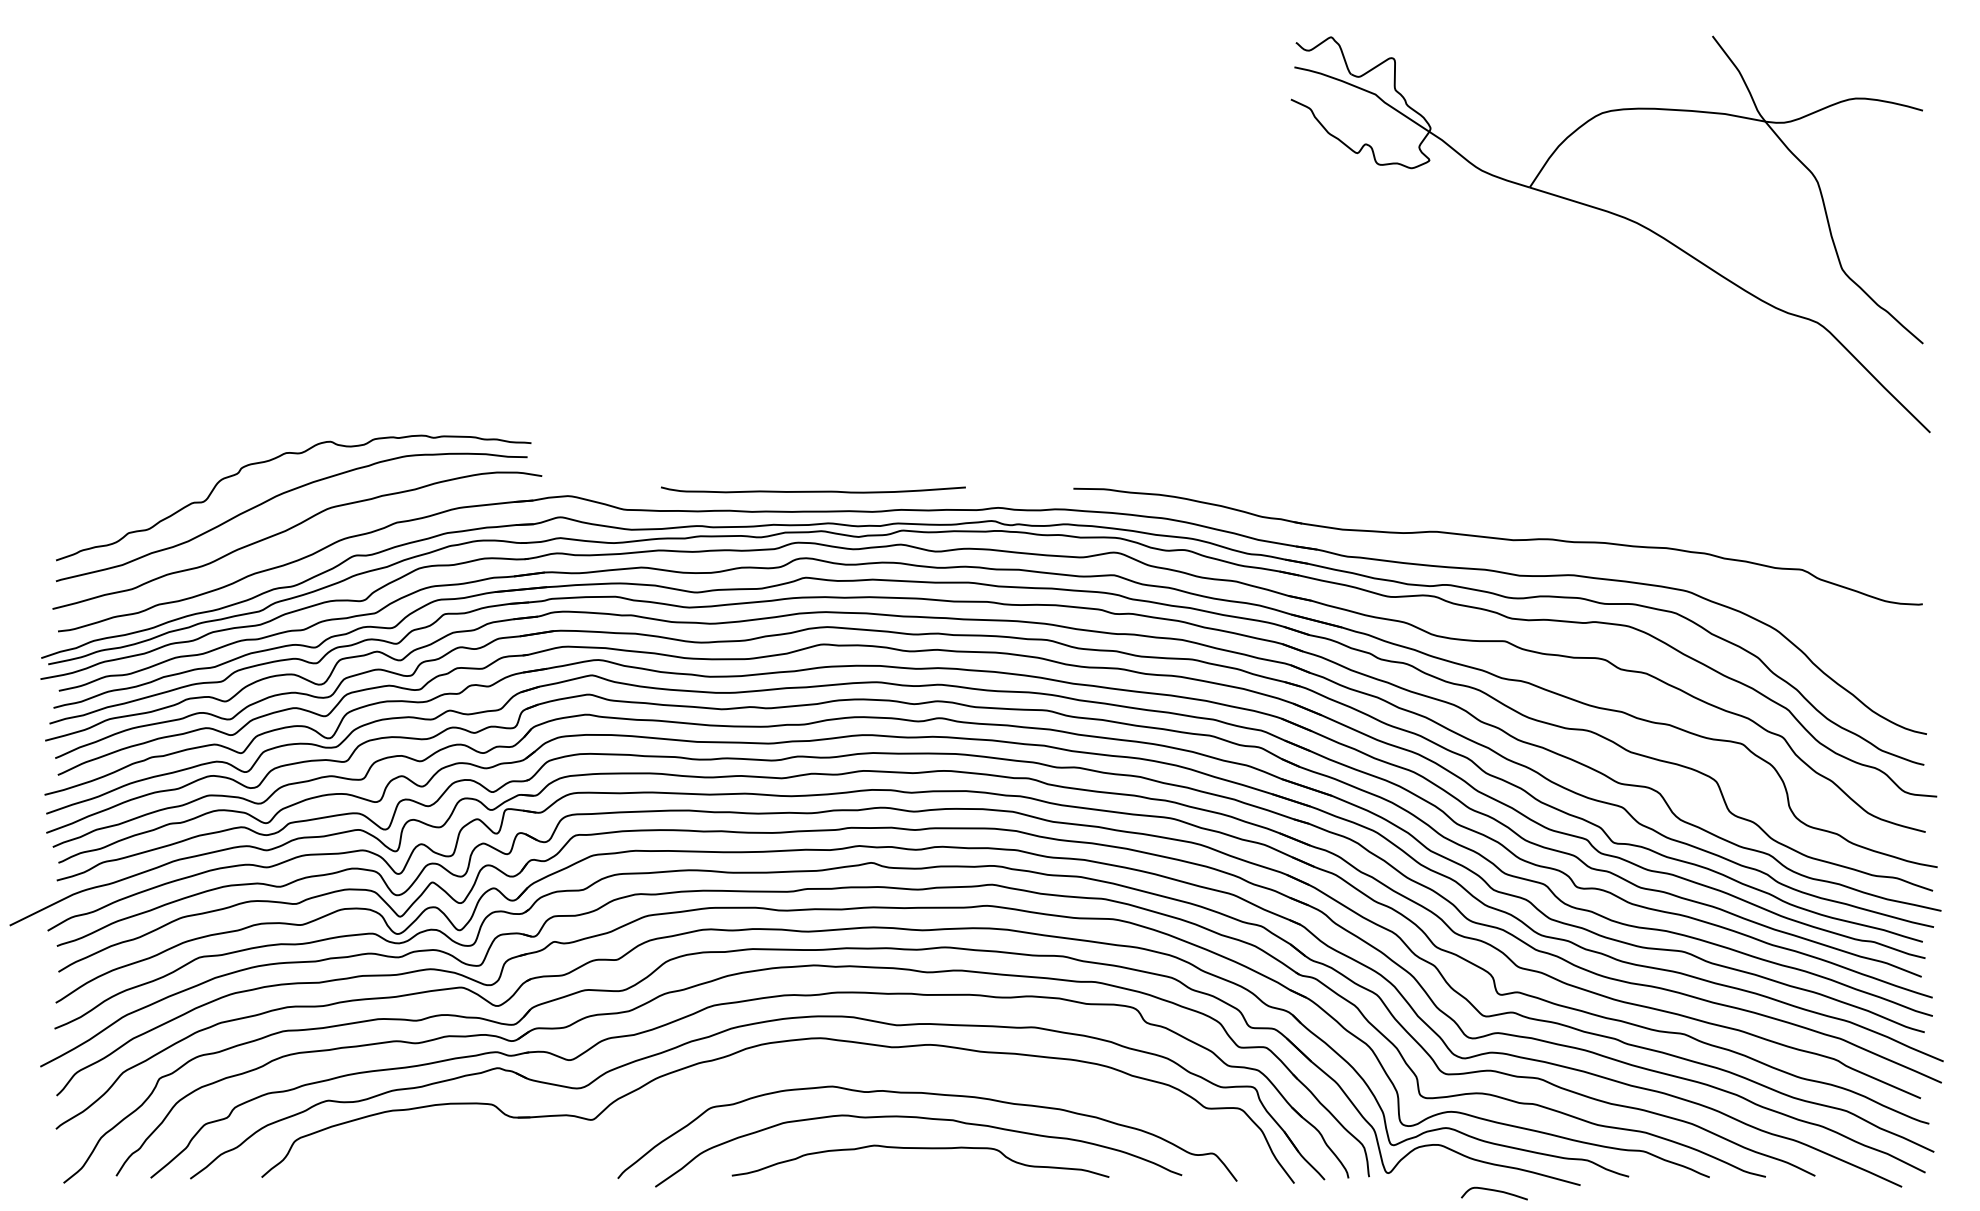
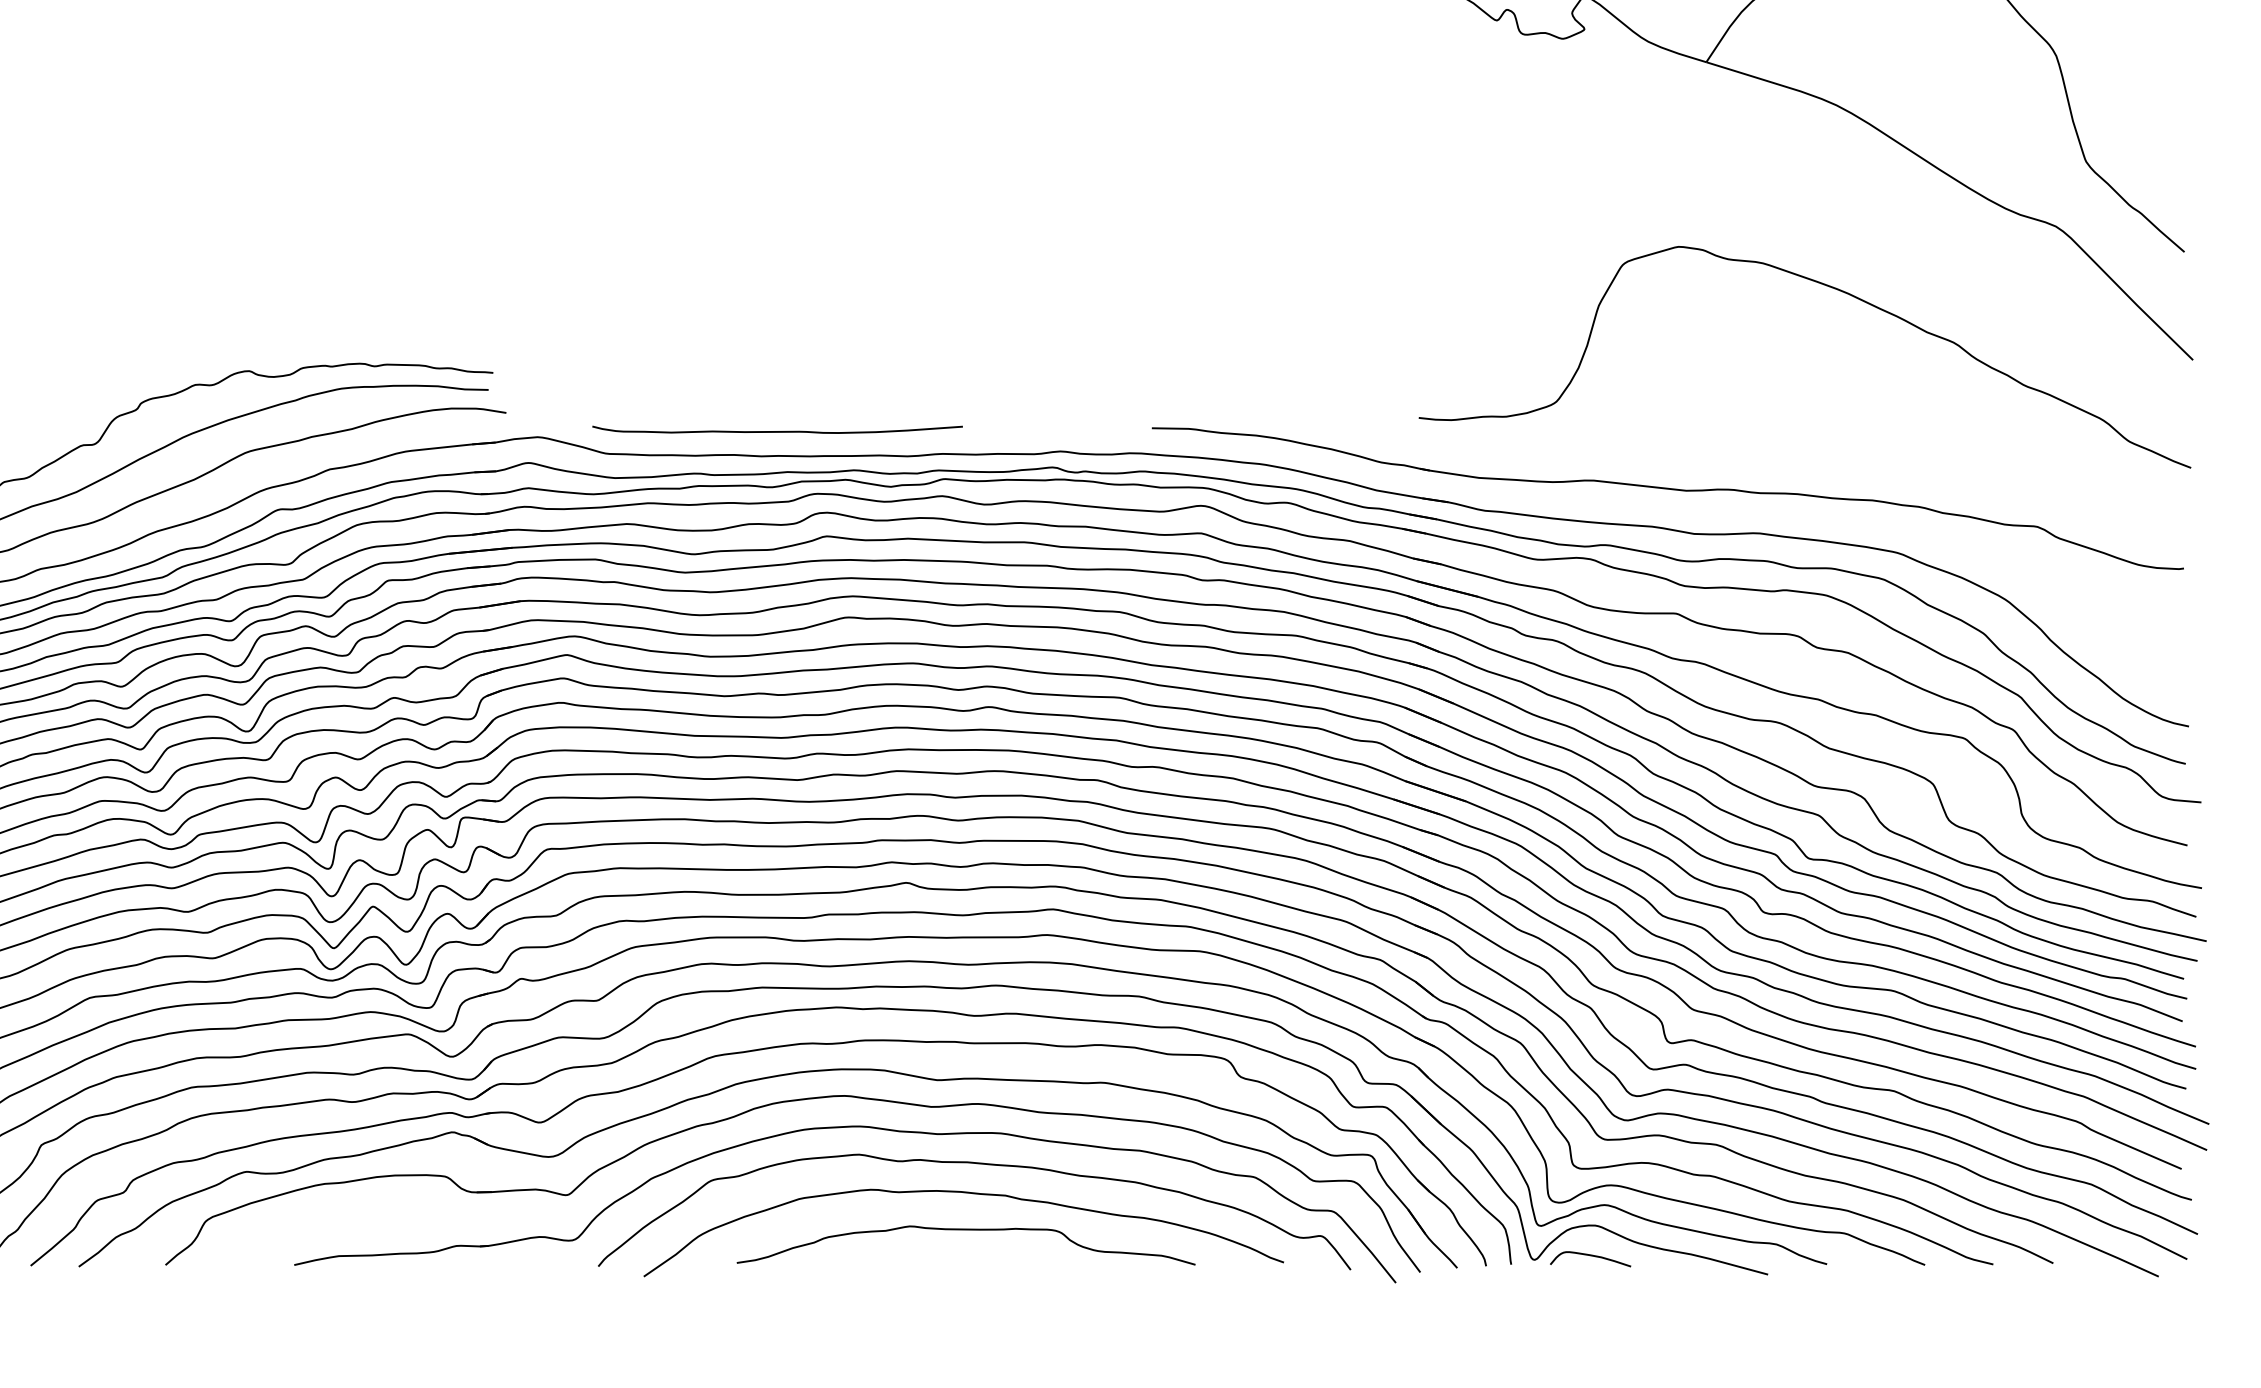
curve: (1631, 373) -> (1829, 288), added
curve: (813, 490) -> (777, 430), moved
part: (812, 1065) -> (834, 1129), added
curve: (1494, 1191) -> (1590, 1256), moved

